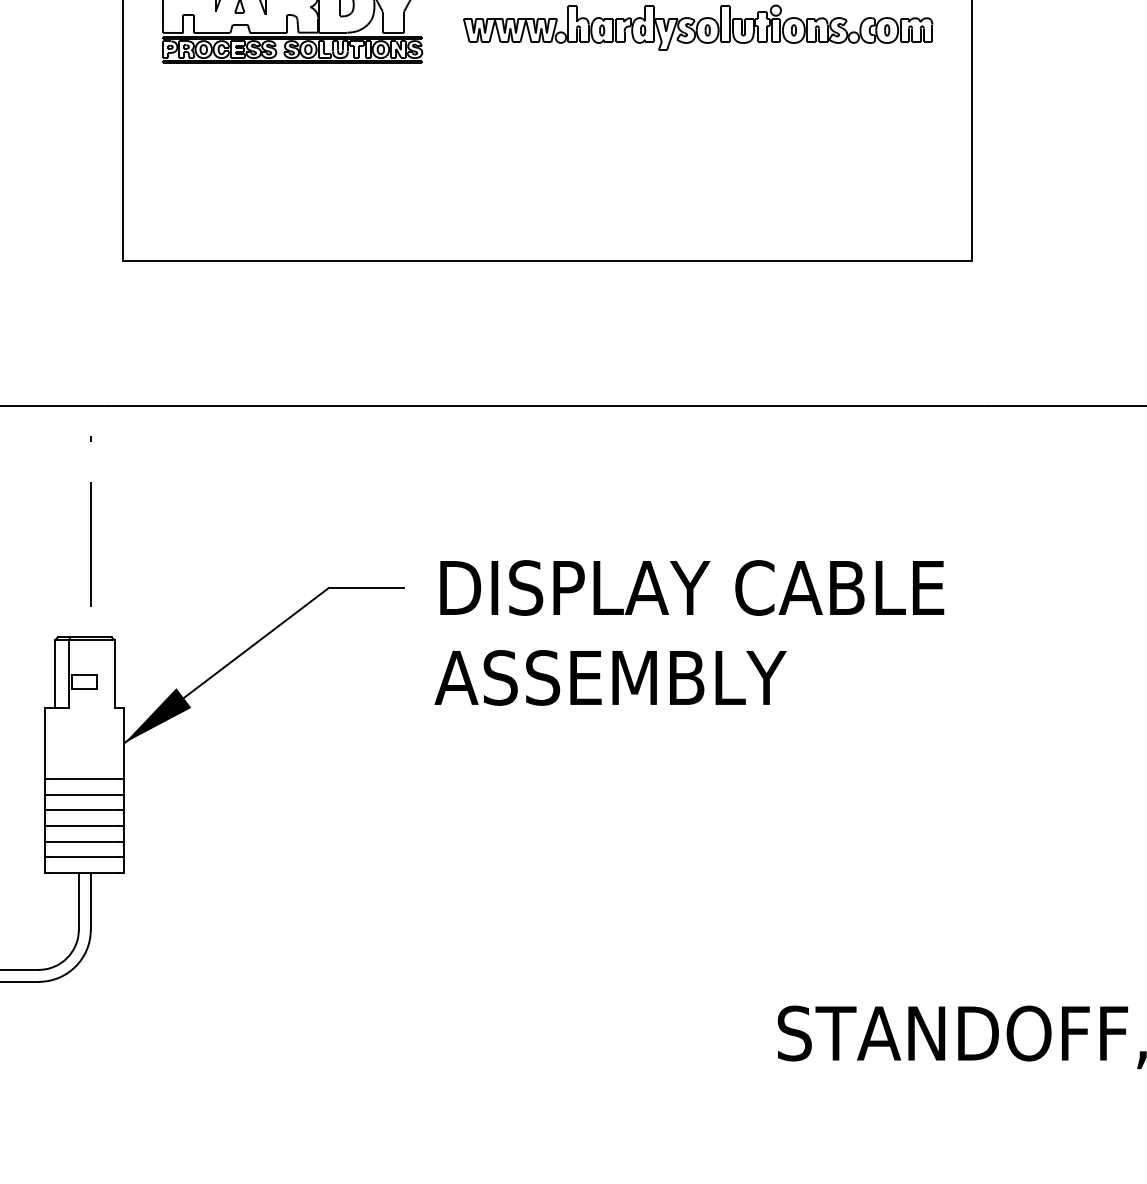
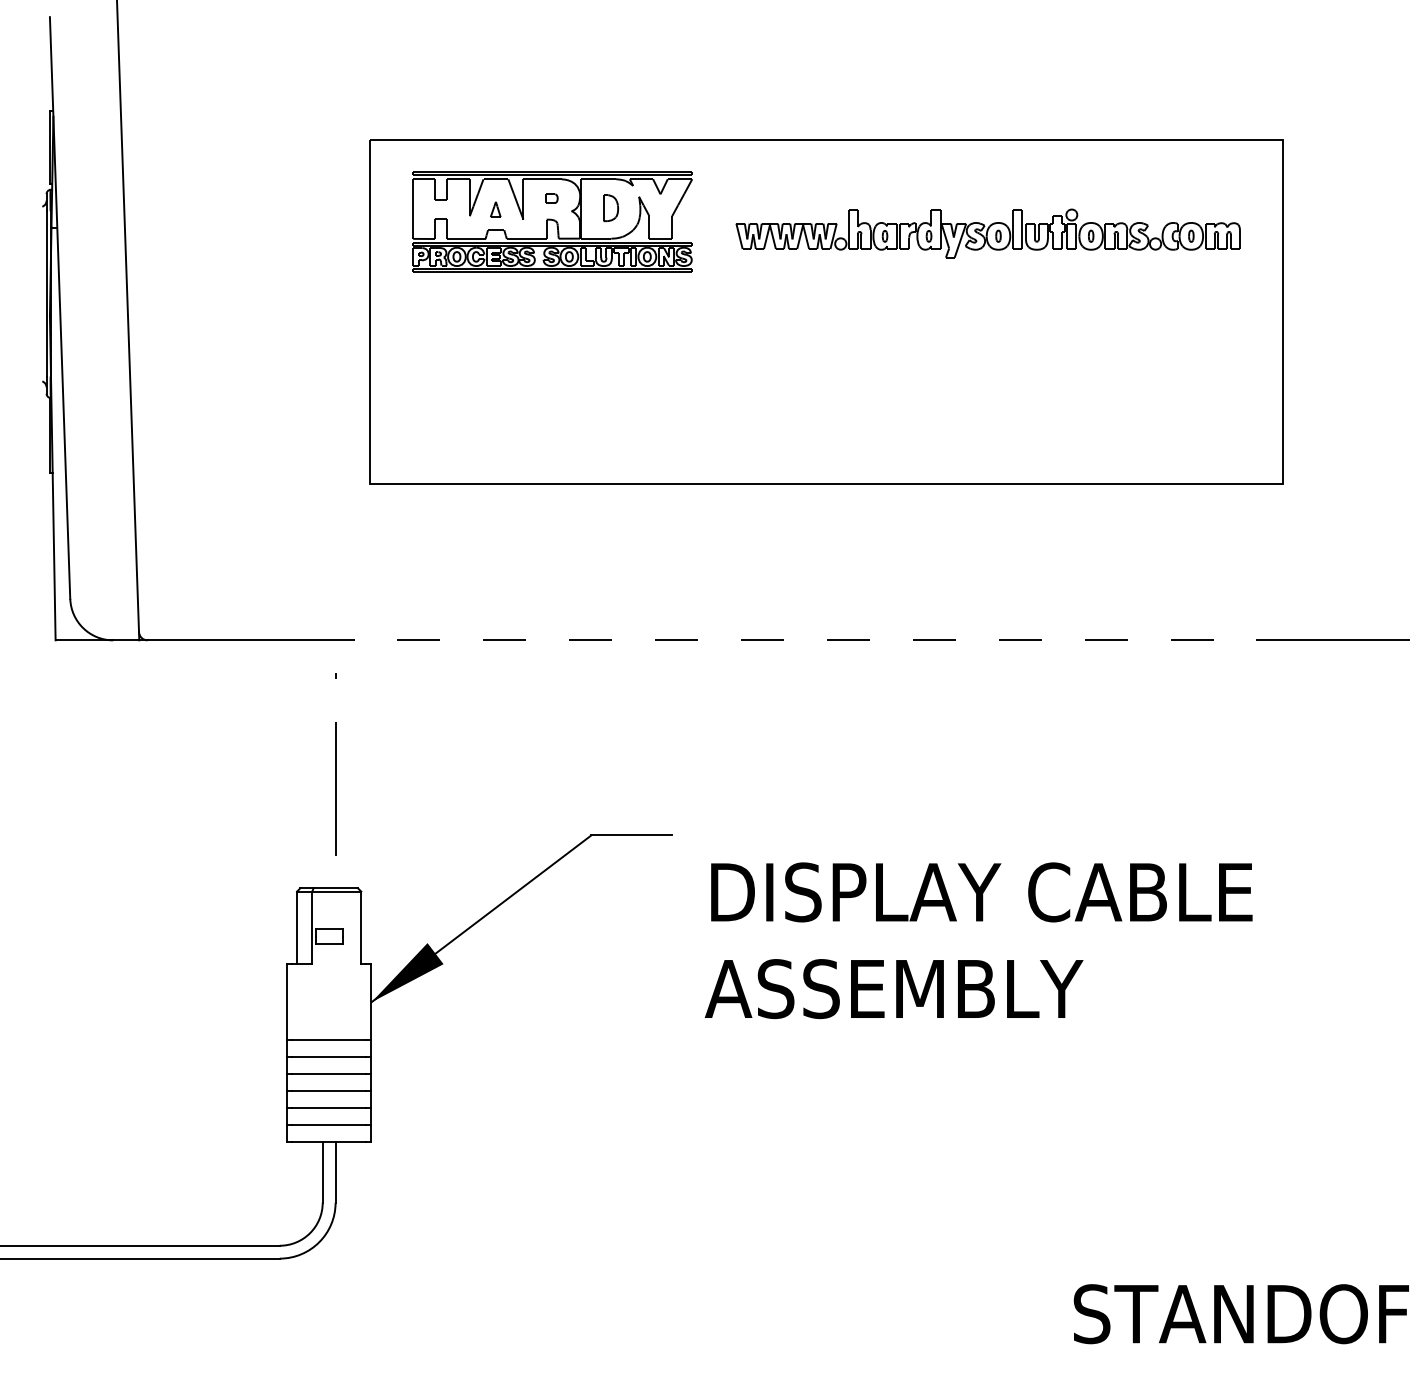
line: (547, 406) -> (826, 640), solid -> dashed
text: (689, 632) -> (978, 940), moved

